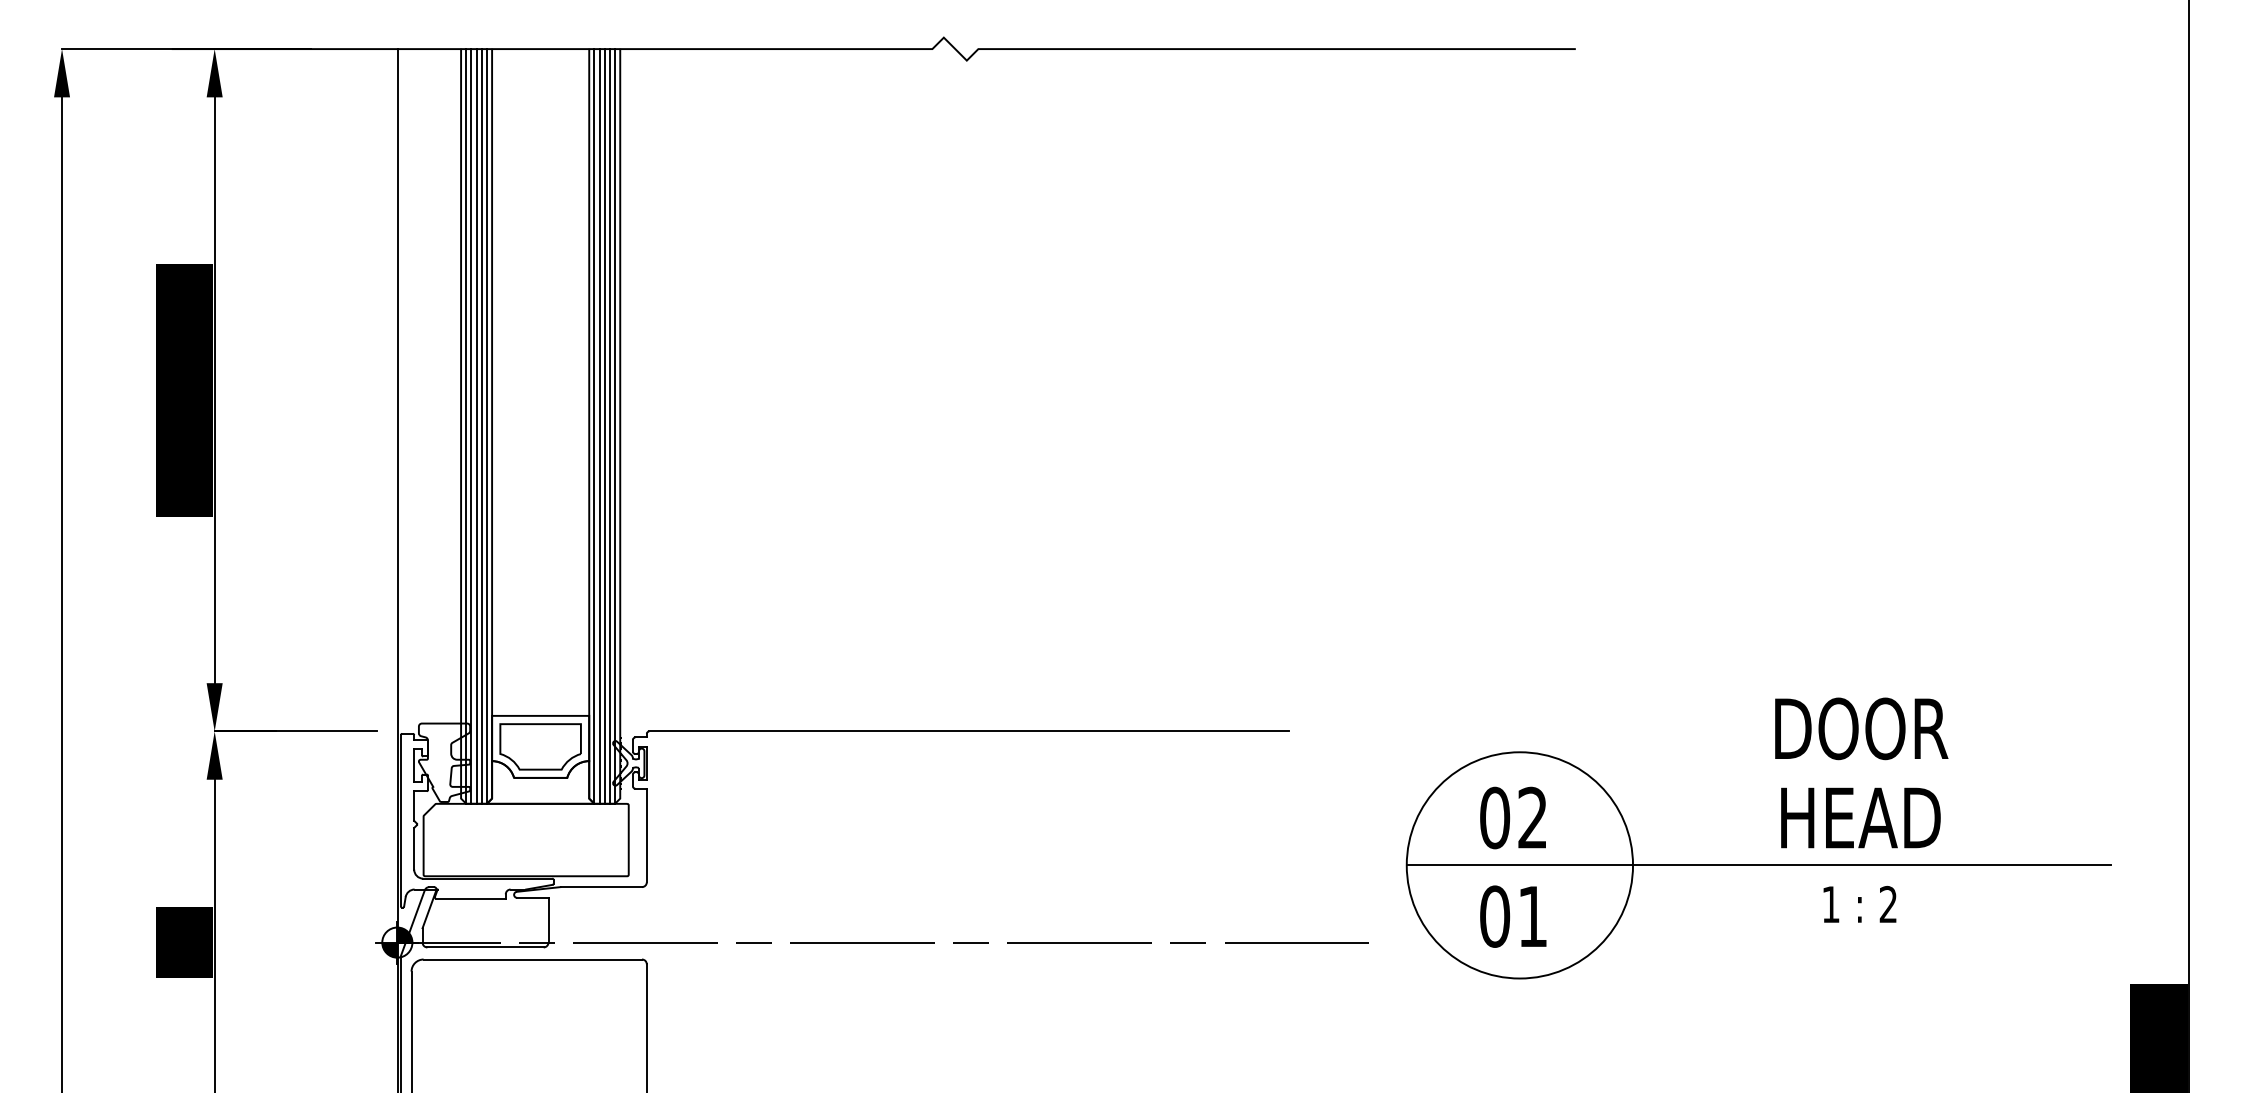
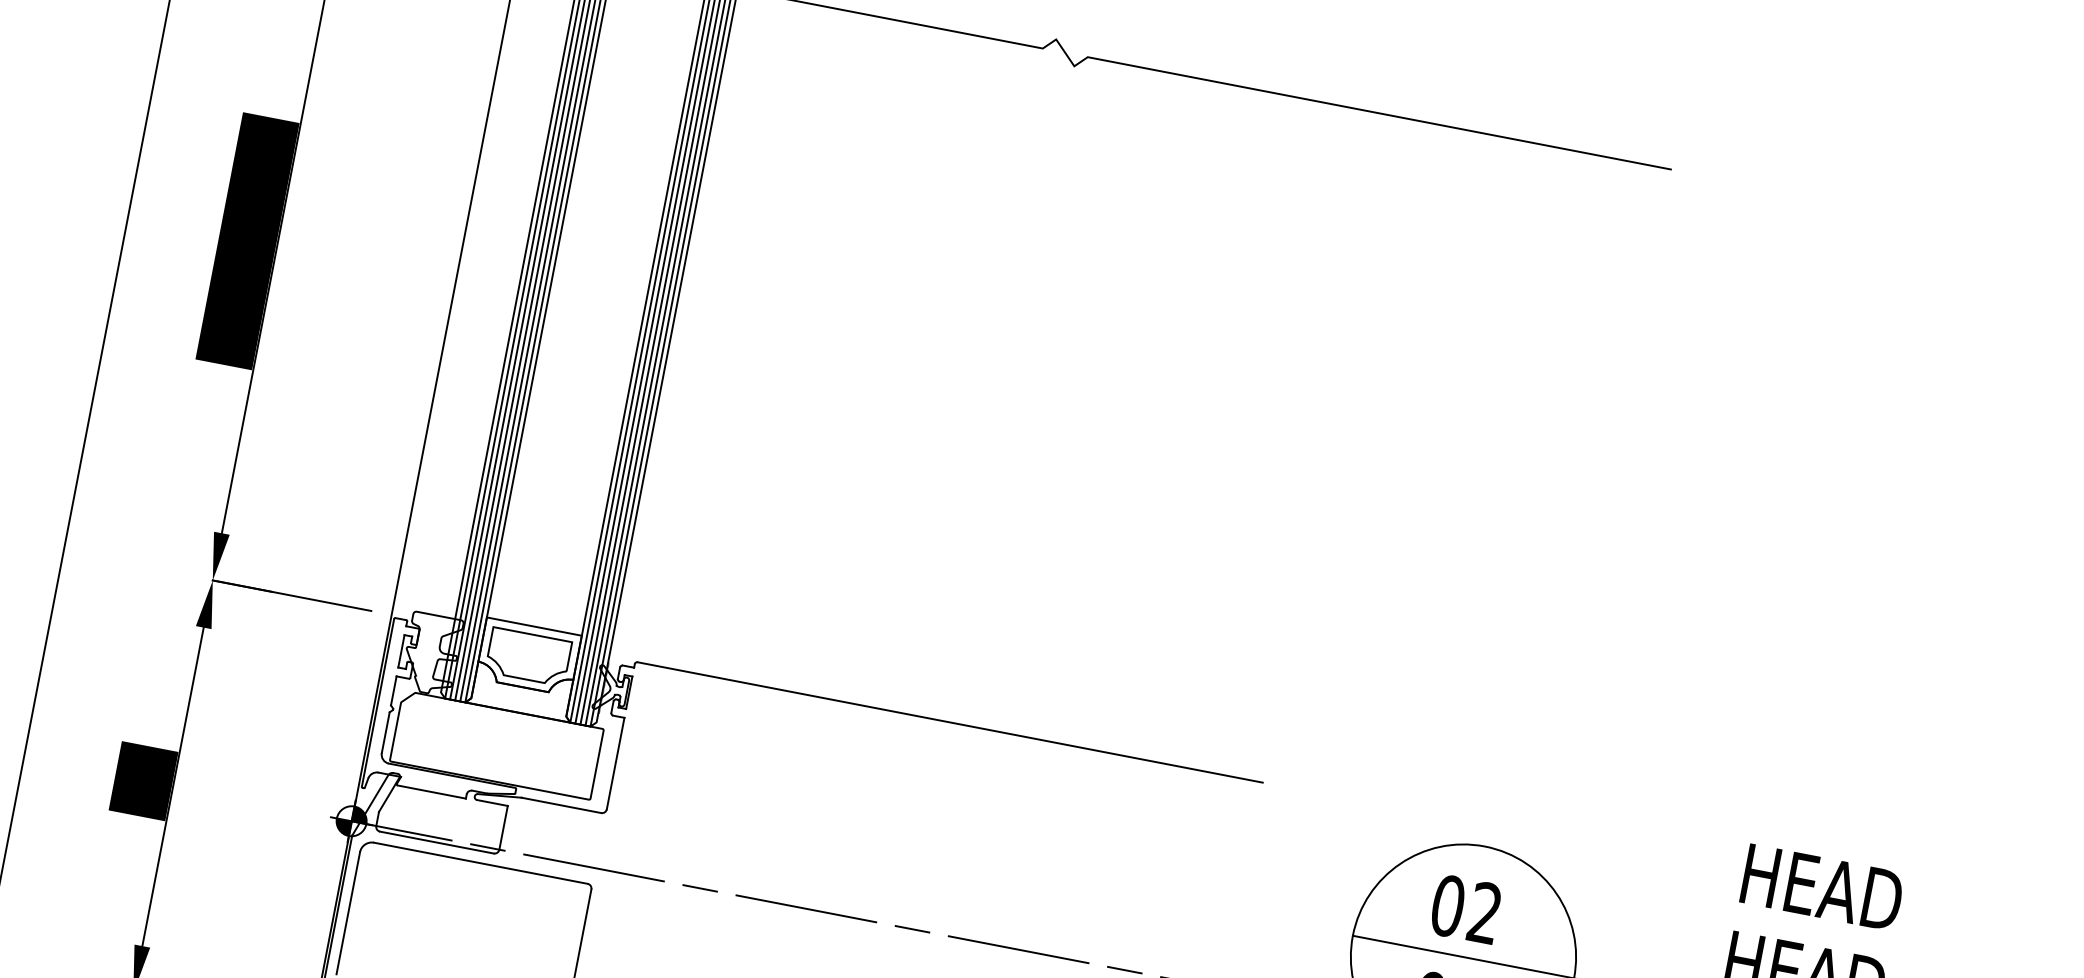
text: (1861, 728) -> (1823, 887), DOOR -> HEAD

